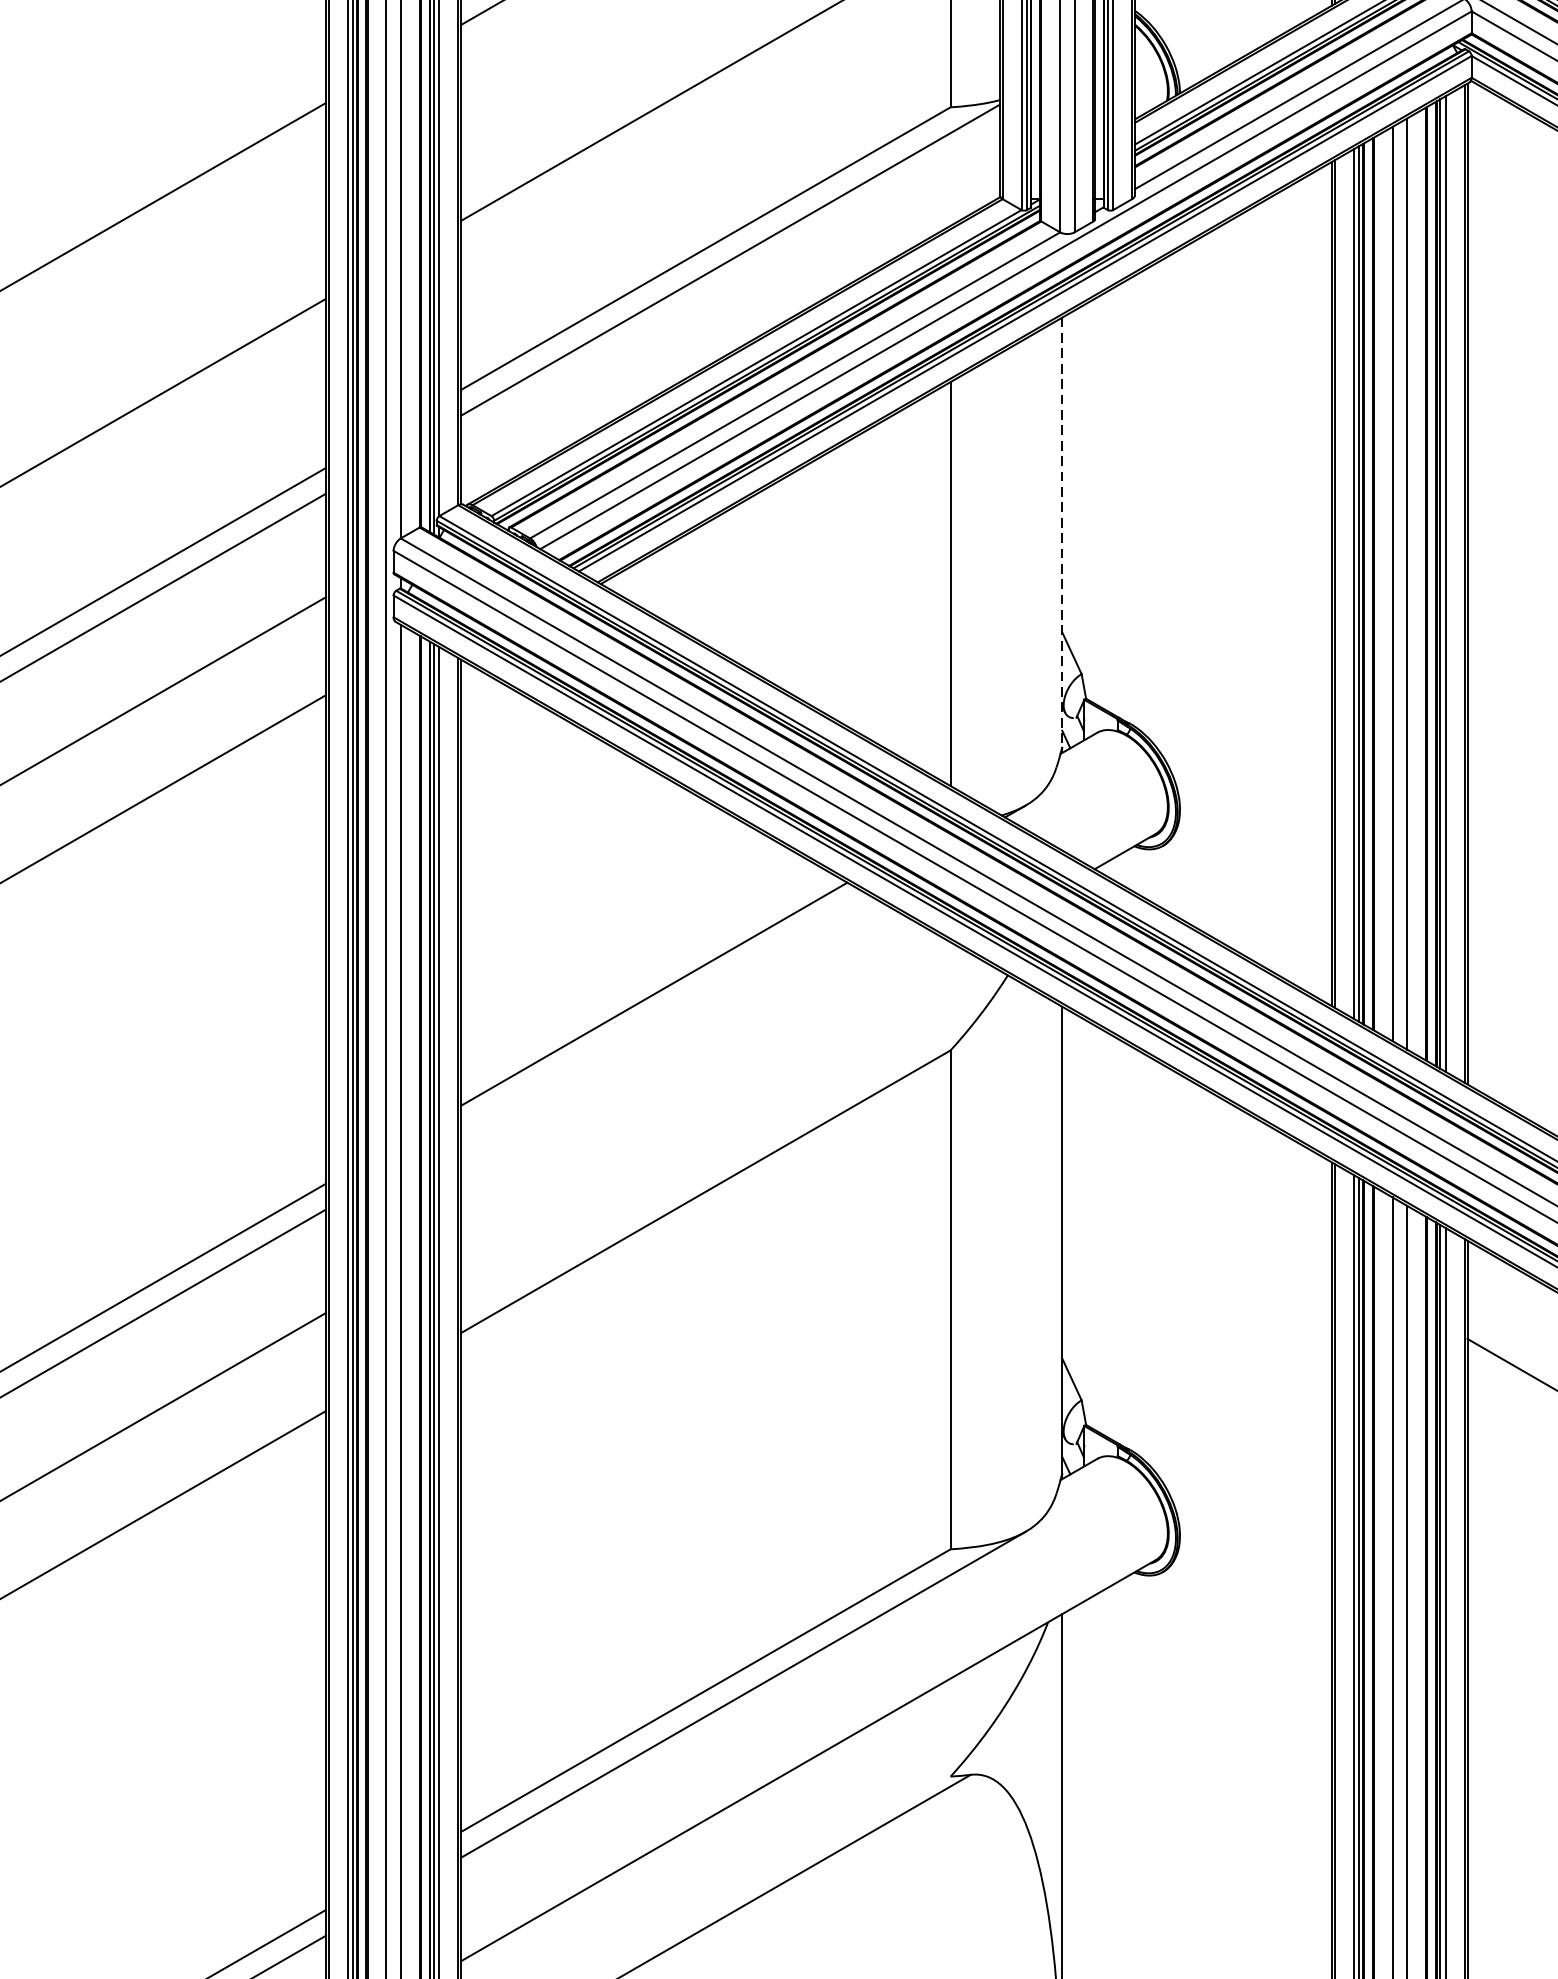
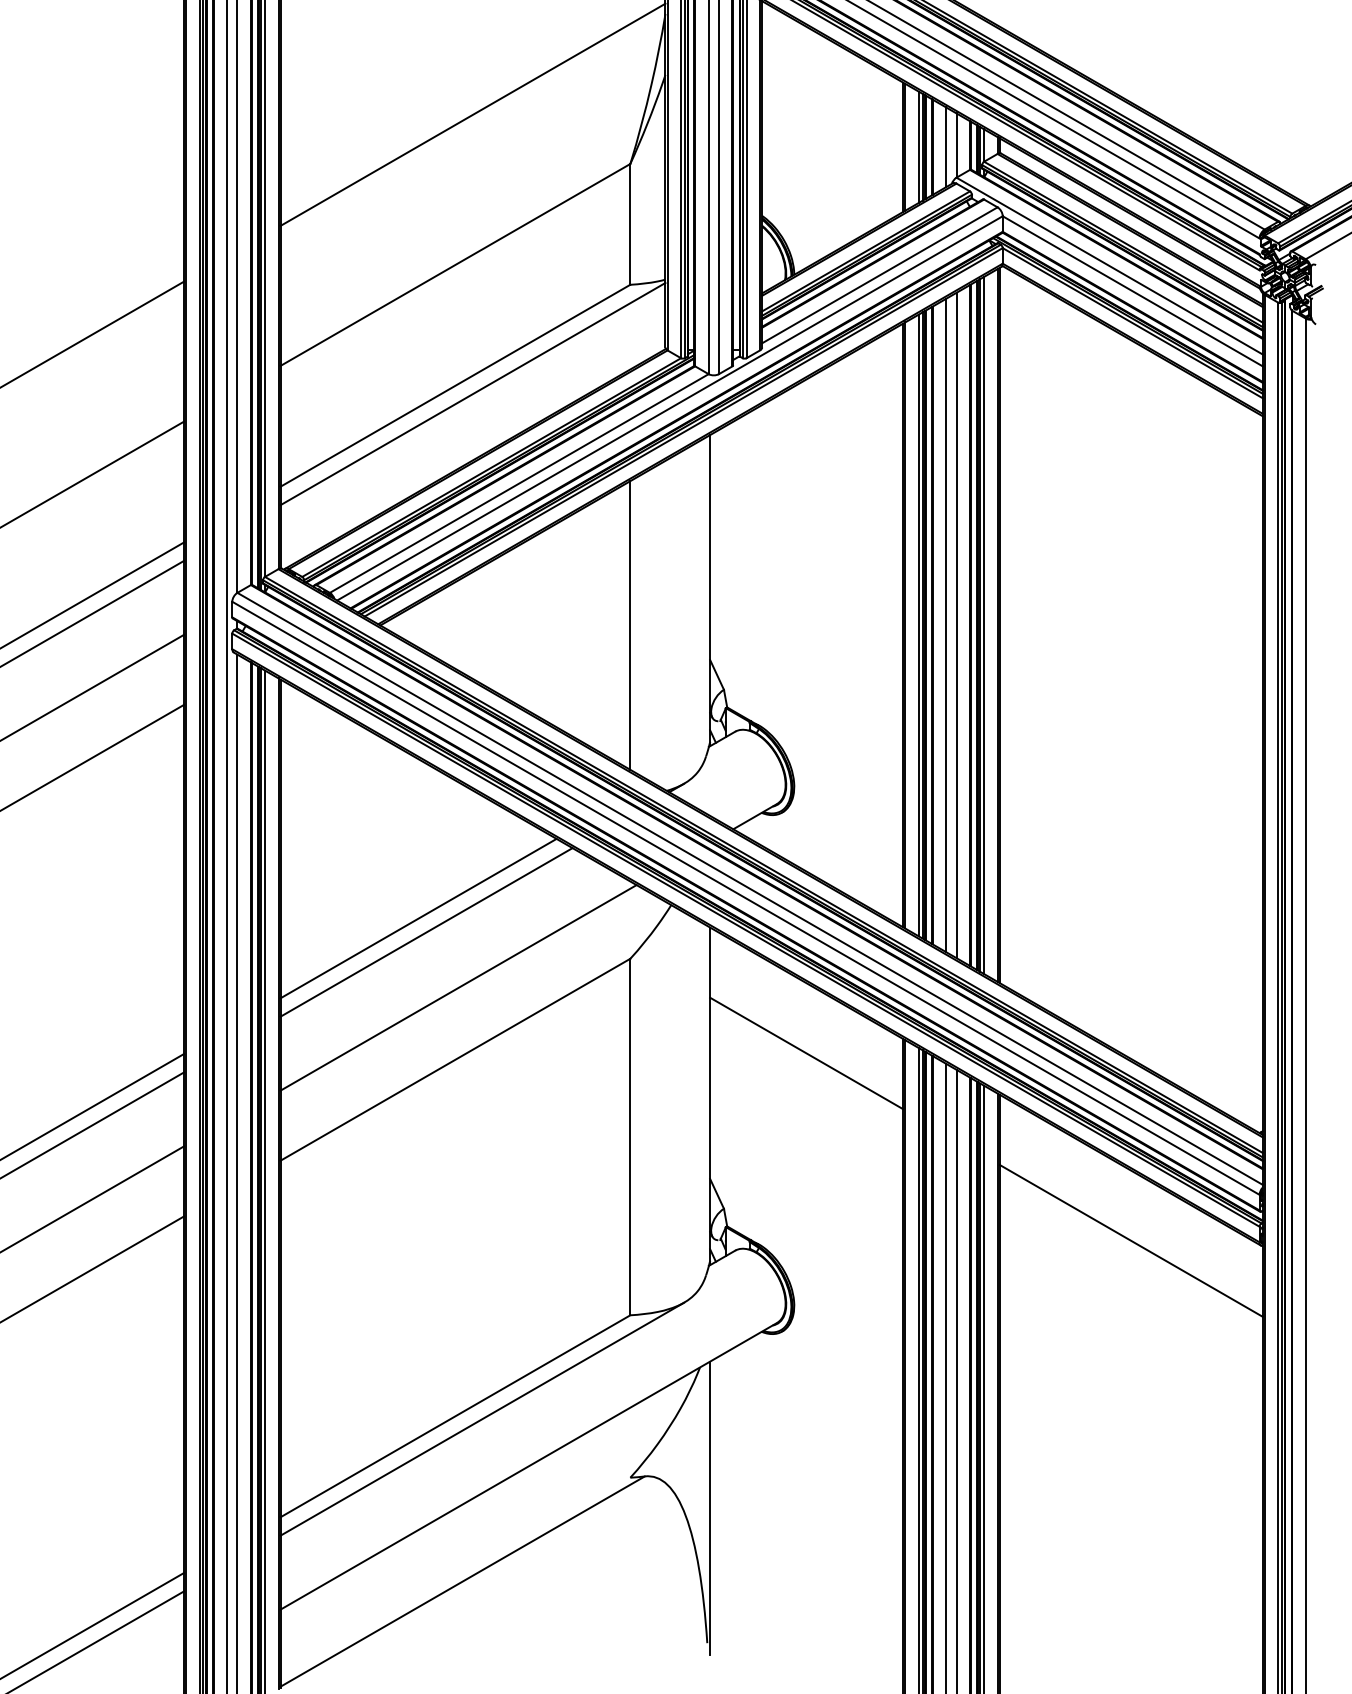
line: (1062, 532) -> (710, 588), dashed -> solid
line: (665, 1013) -> (426, 932), added
line: (710, 1090) -> (458, 987), added
line: (1197, 1182) -> (806, 1053), added

